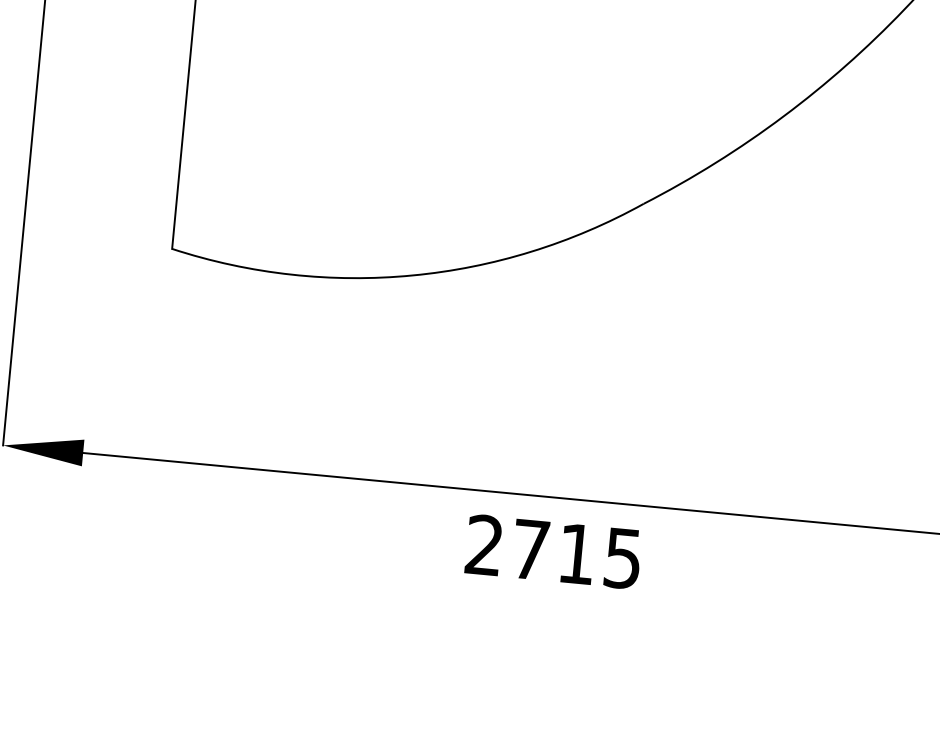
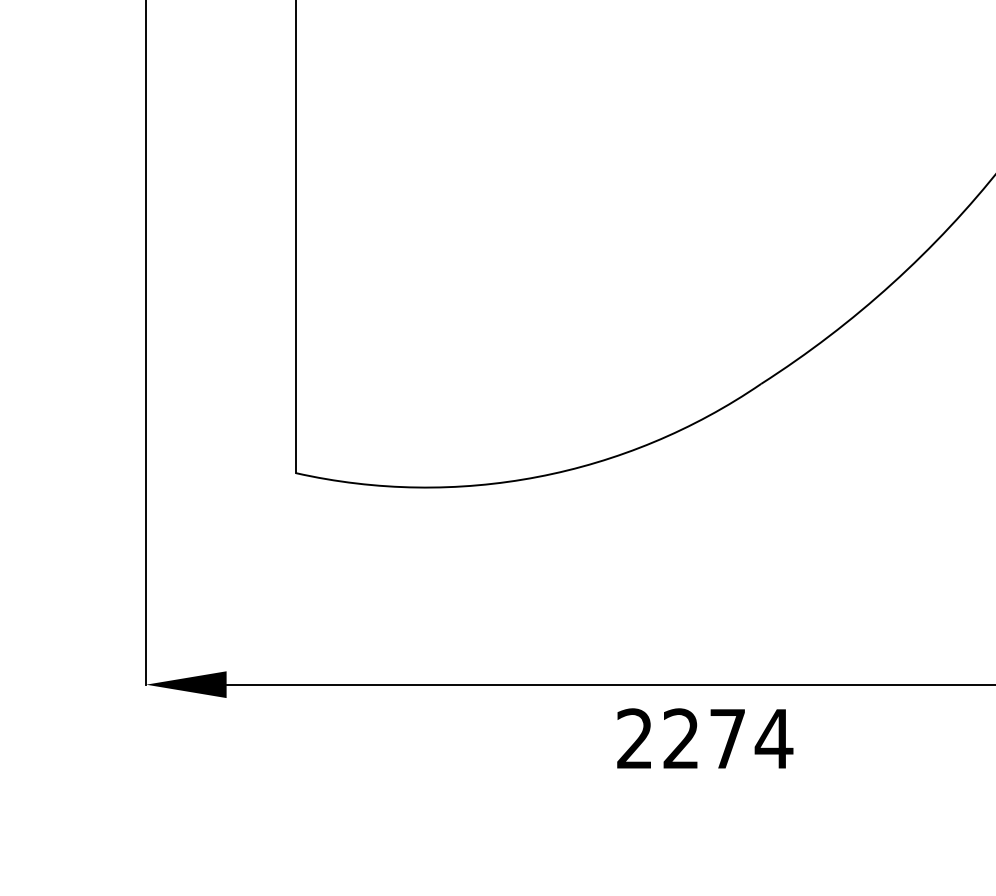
text: (577, 553) -> (728, 738), 2715 -> 2274

